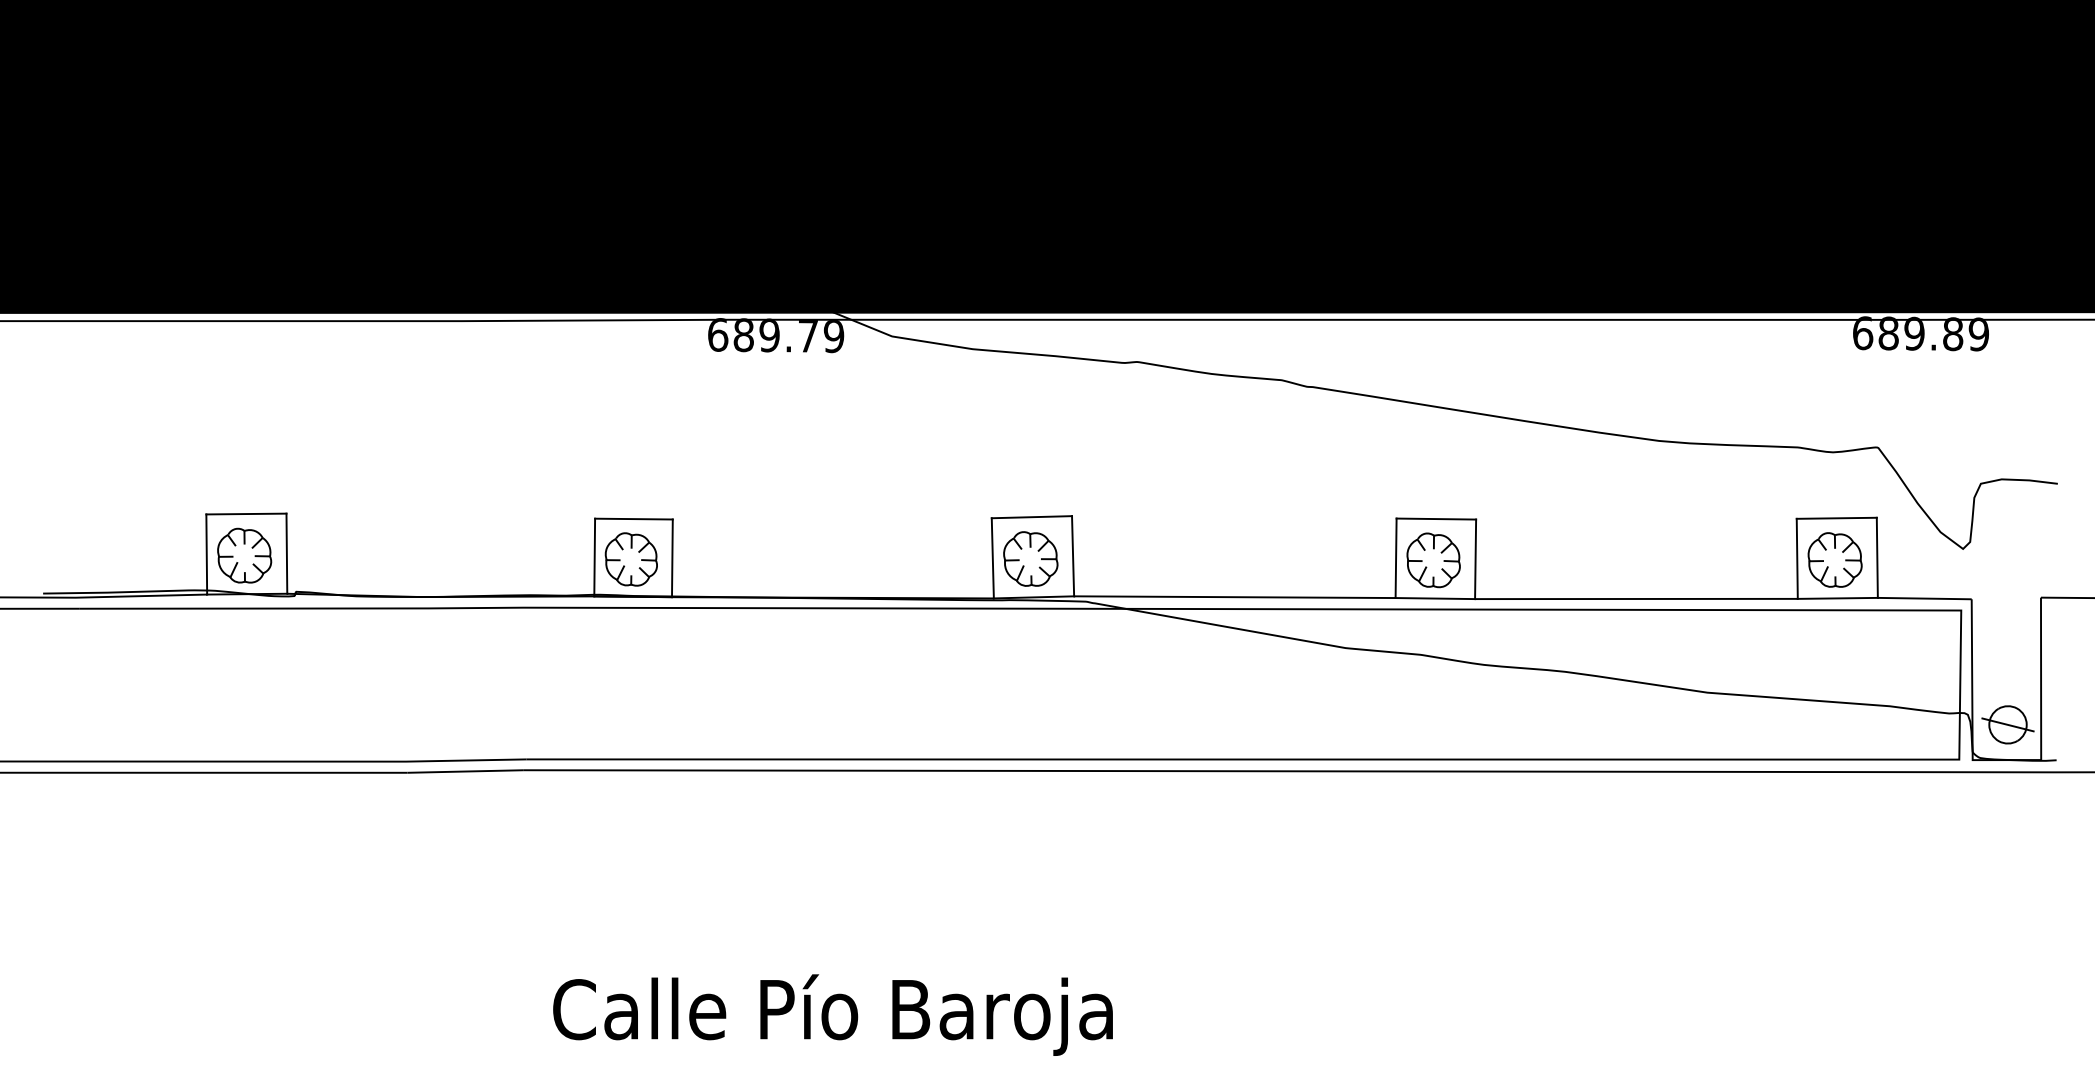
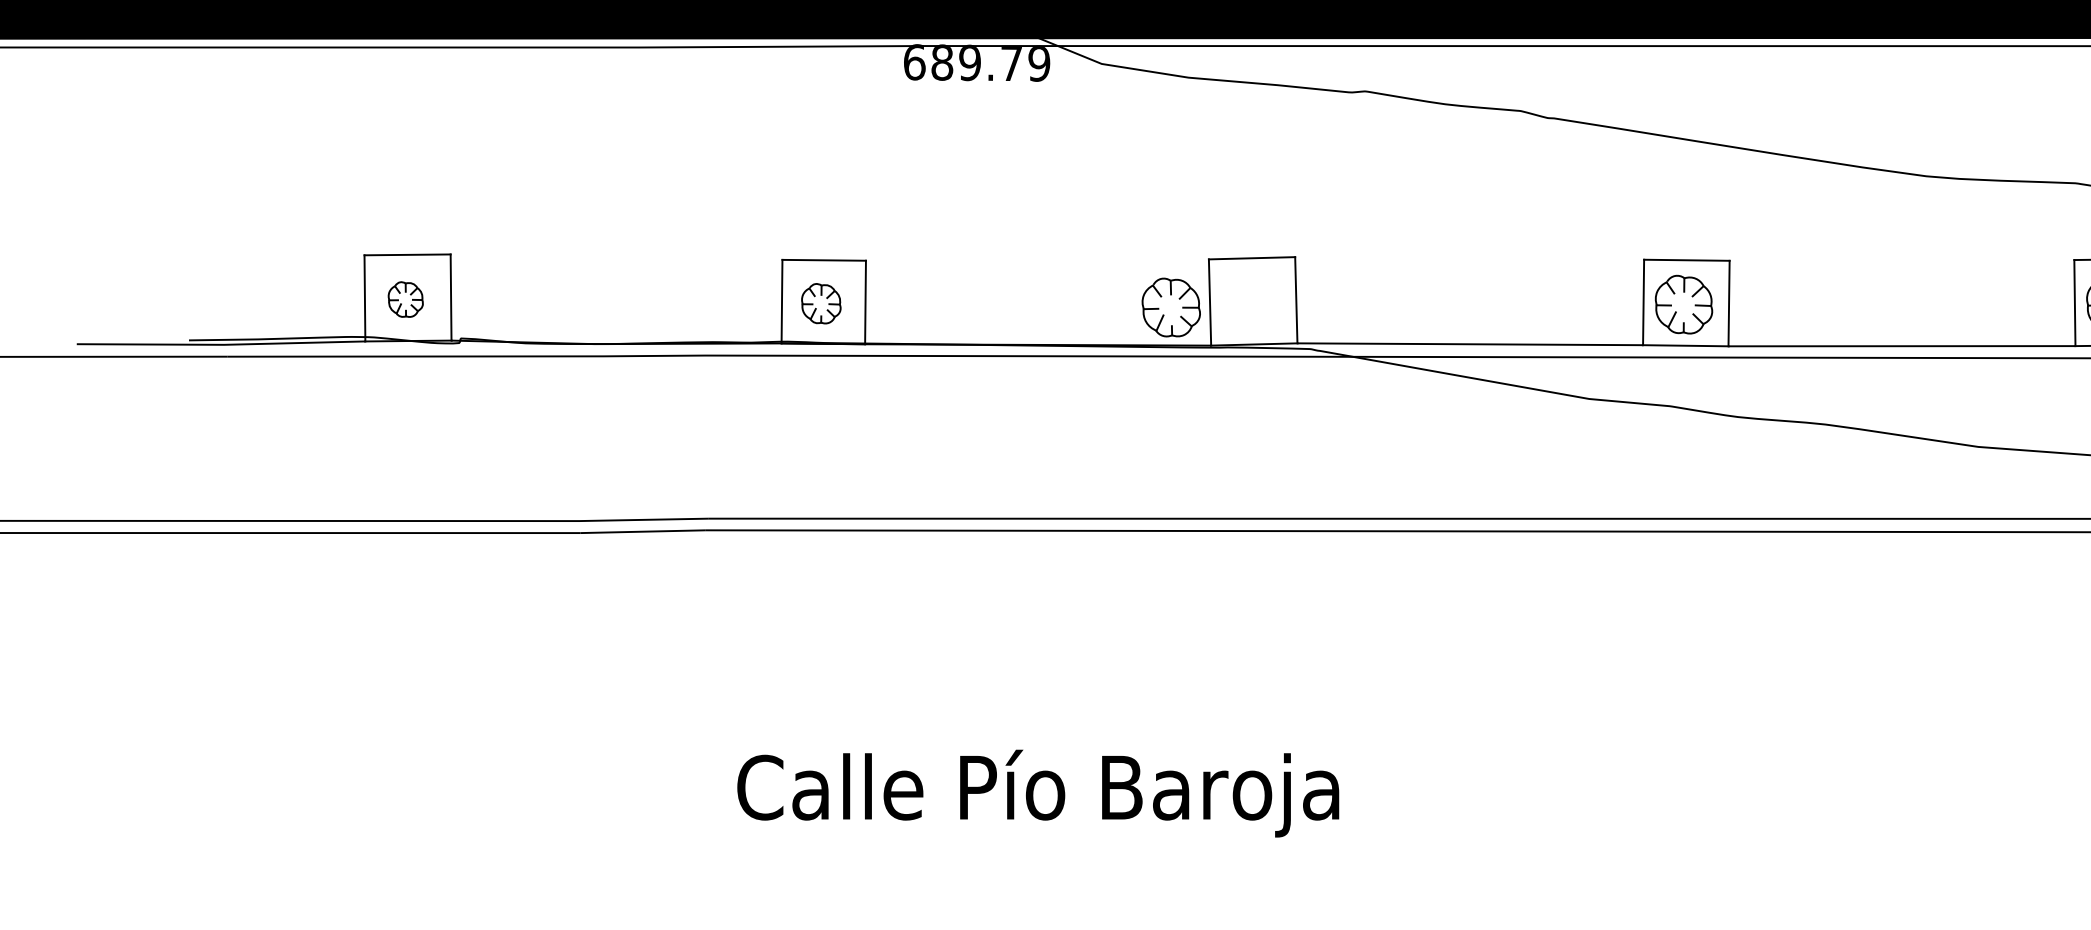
part: (244, 555) -> (405, 299), size x0.6
part: (1030, 558) -> (1170, 306), moved
part: (630, 559) -> (820, 303), size x0.7

